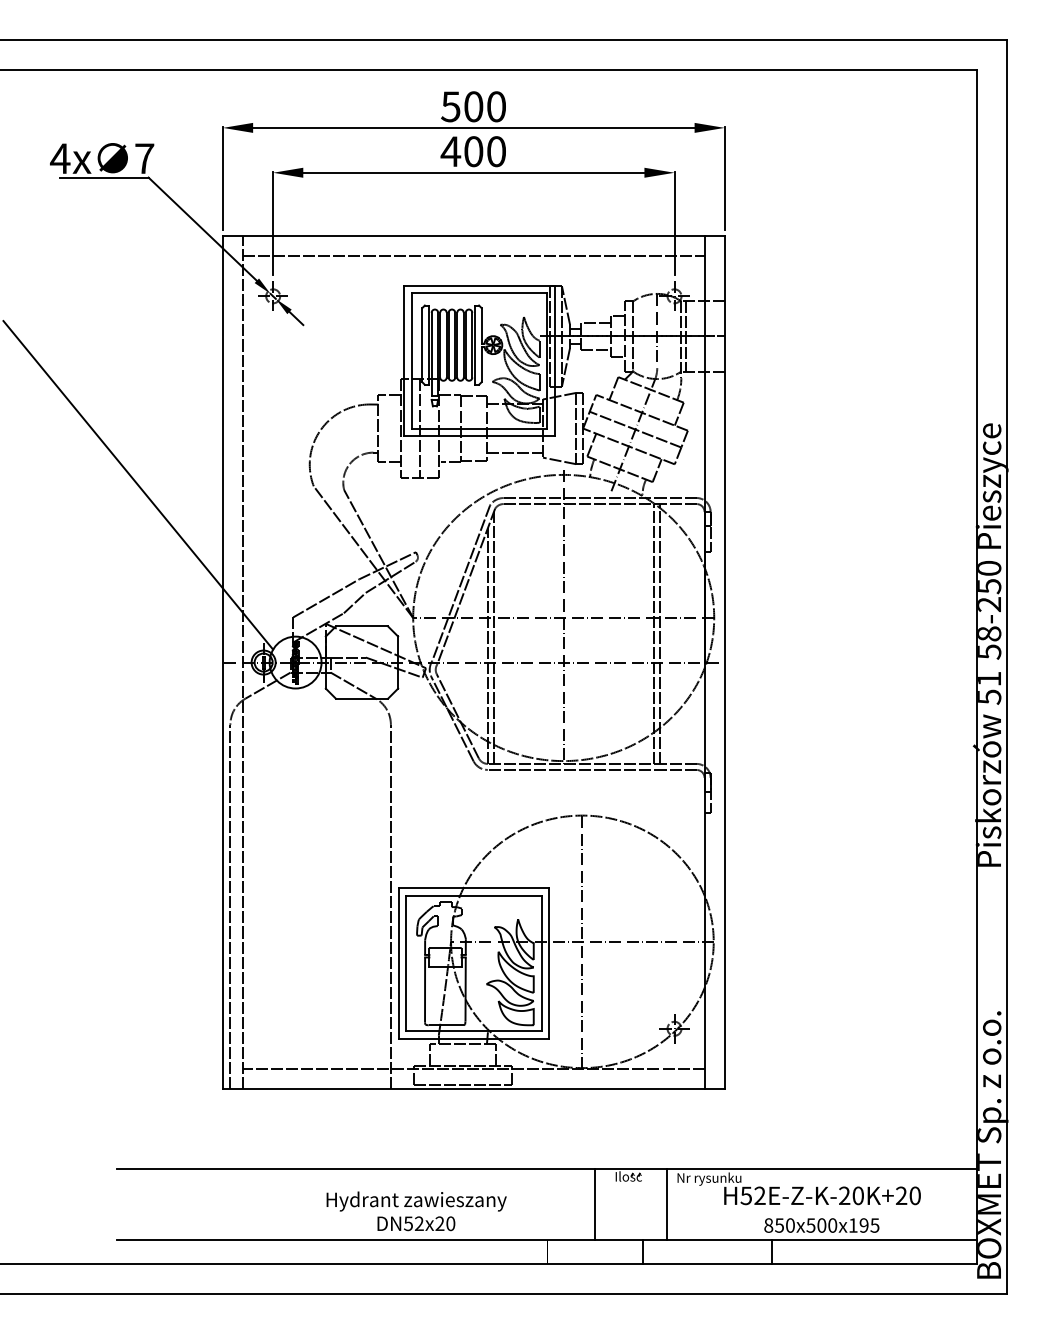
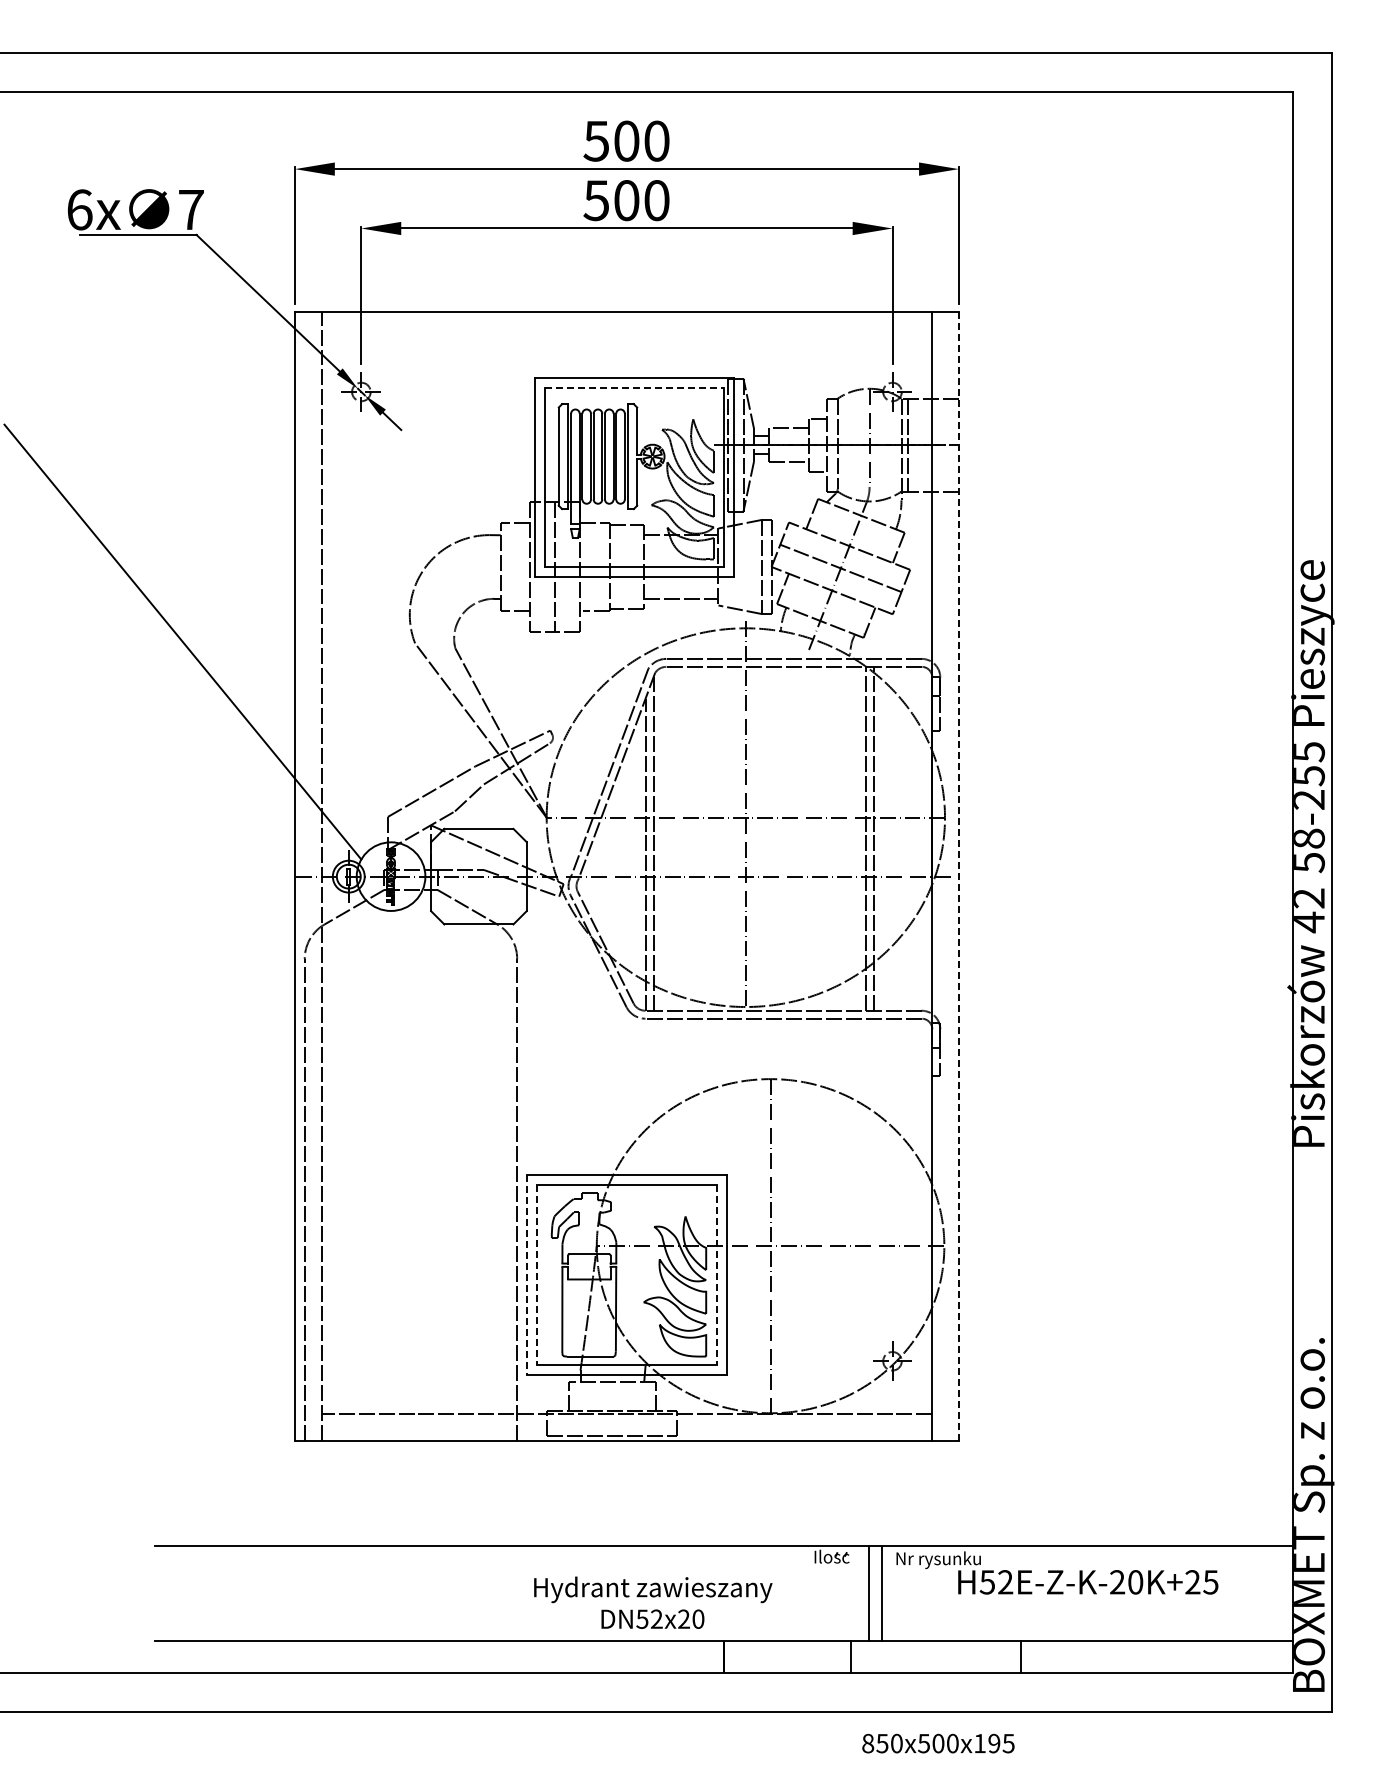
text: (450, 151) -> (596, 200), 400 -> 500
text: (60, 158) -> (79, 209), 4x -> 6x
line: (473, 255) -> (626, 338), removed
line: (479, 293) -> (634, 388), solid -> dashed
text: (989, 568) -> (1309, 752), 58-250 -> 58-255
line: (724, 663) -> (958, 877), solid -> dashed
text: (989, 688) -> (1309, 910), 51 -> 42
line: (398, 963) -> (527, 1274), solid -> dashed
line: (406, 963) -> (537, 1274), solid -> dashed
line: (541, 963) -> (716, 1274), solid -> dashed
text: (914, 1195) -> (1210, 1582), H52E-Z-K-20K+20 -> H52E-Z-K-20K+25
line: (595, 1204) -> (869, 1593), moved
text: (416, 1211) -> (653, 1602), moved
text: (821, 1225) -> (938, 1743), moved

